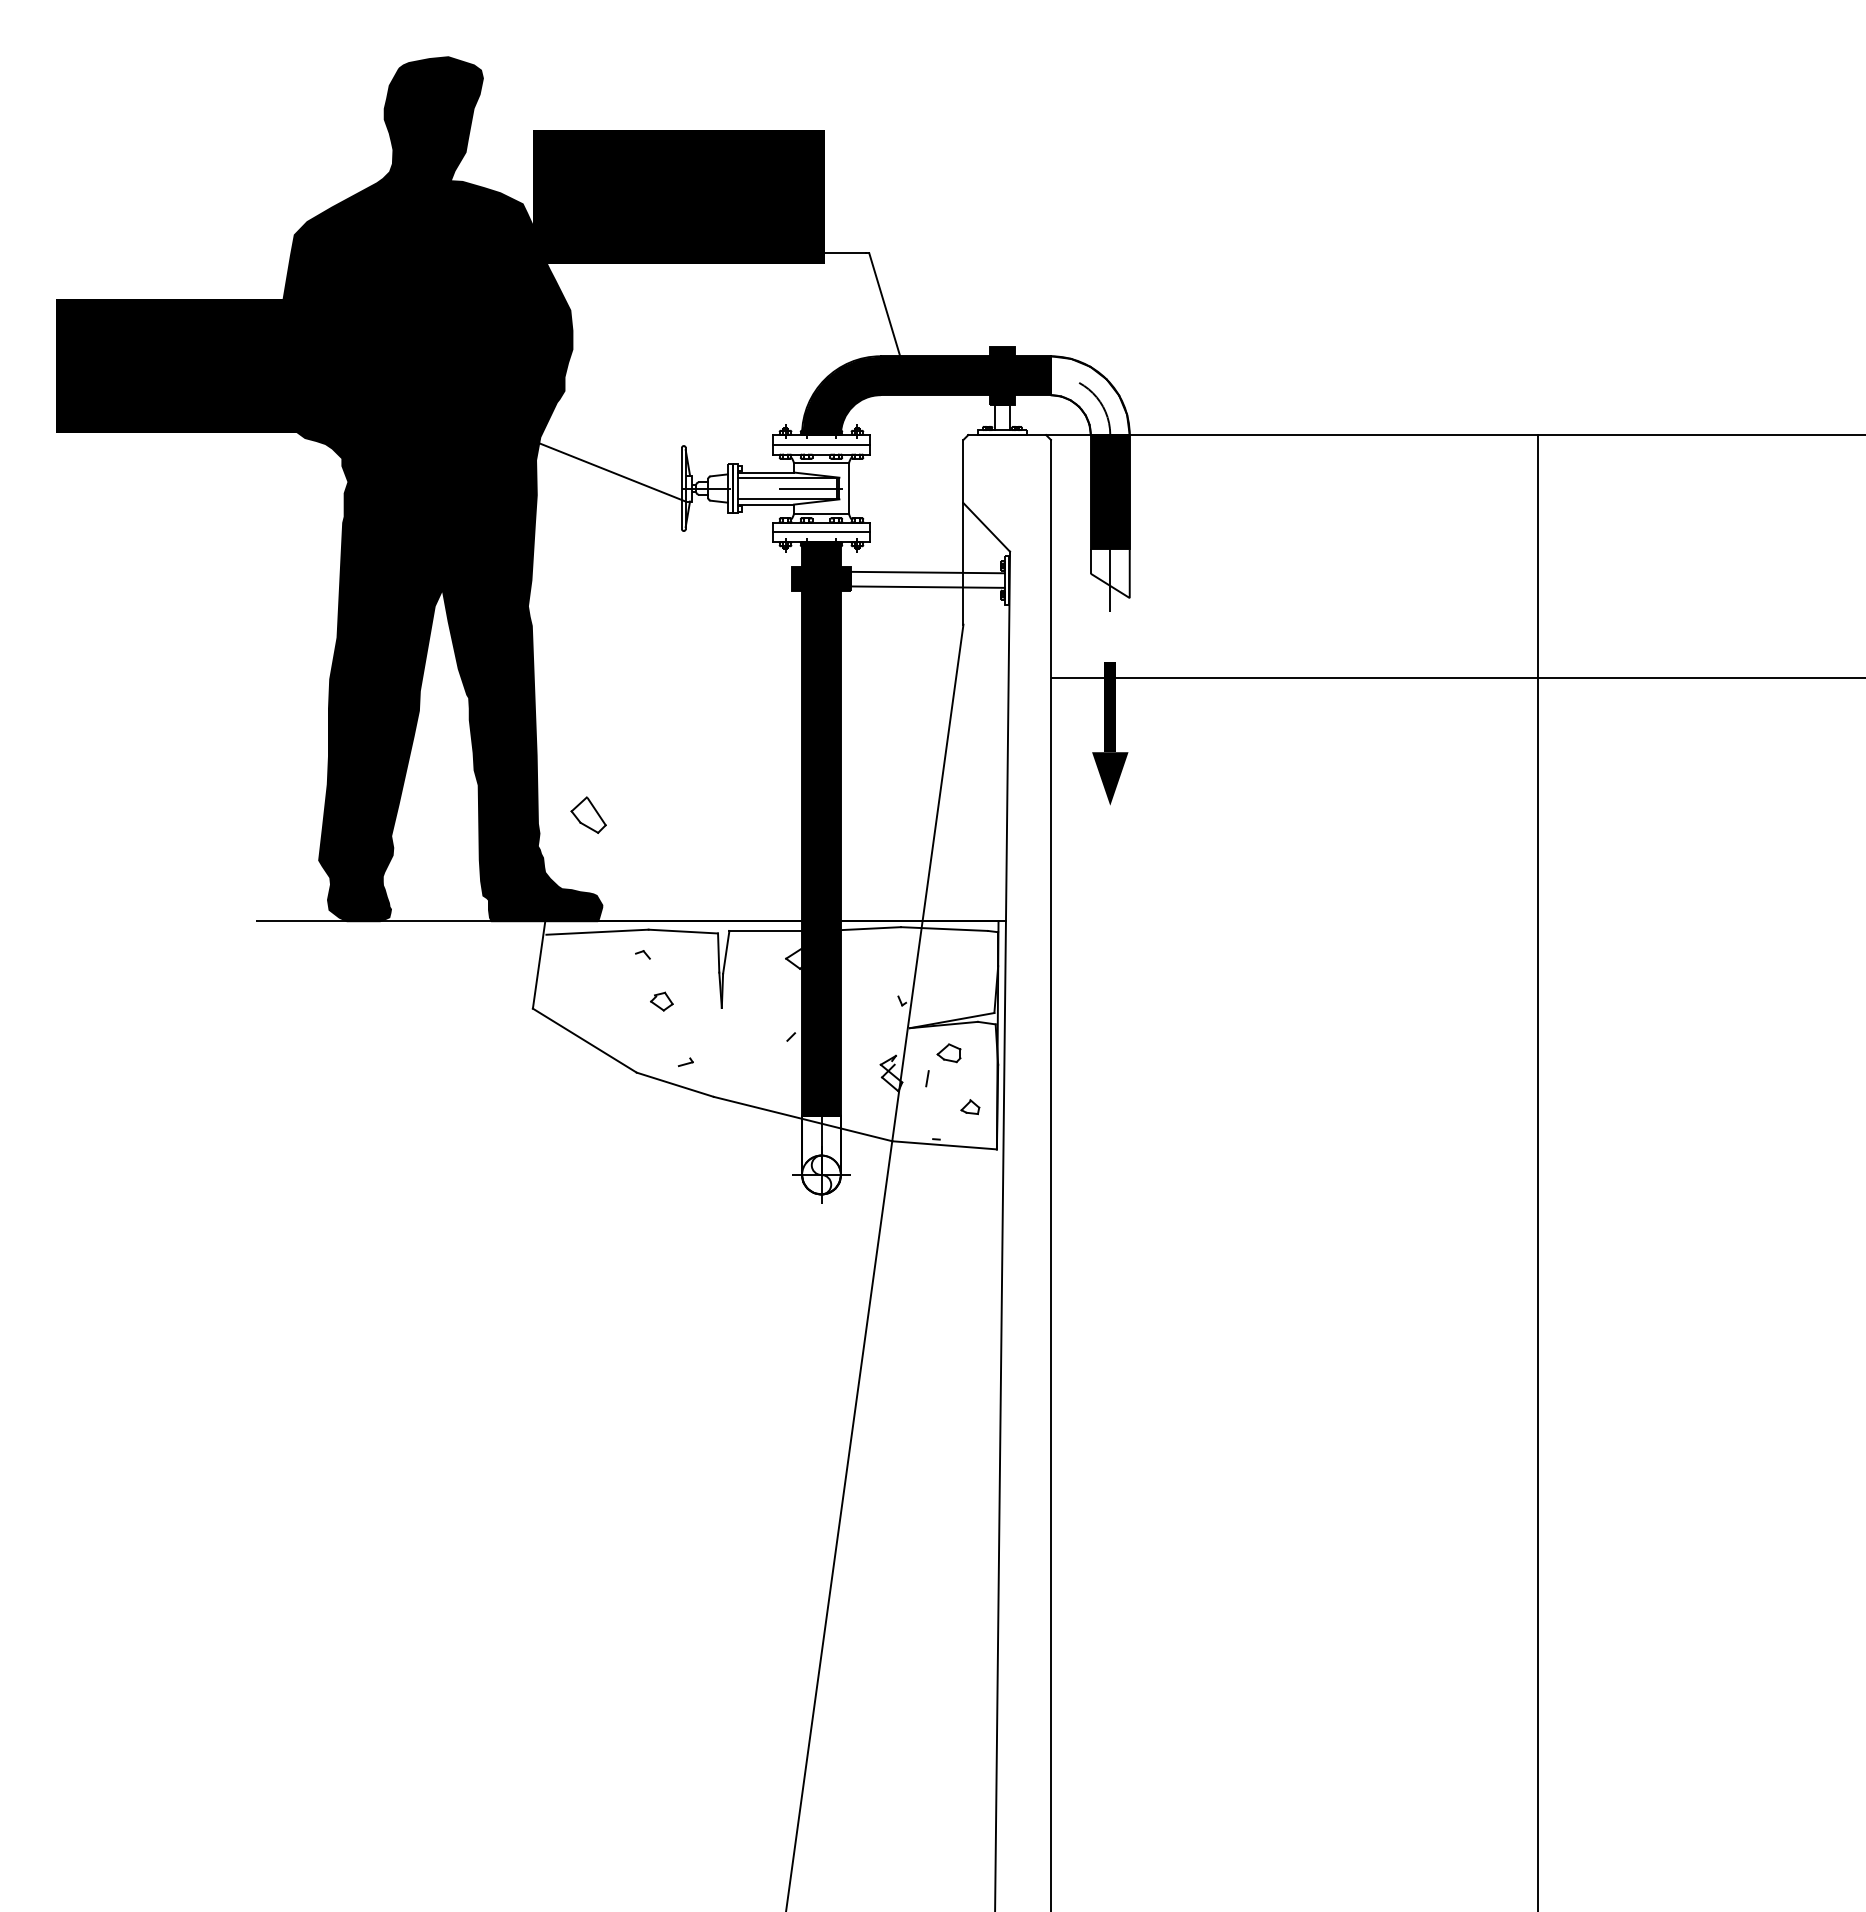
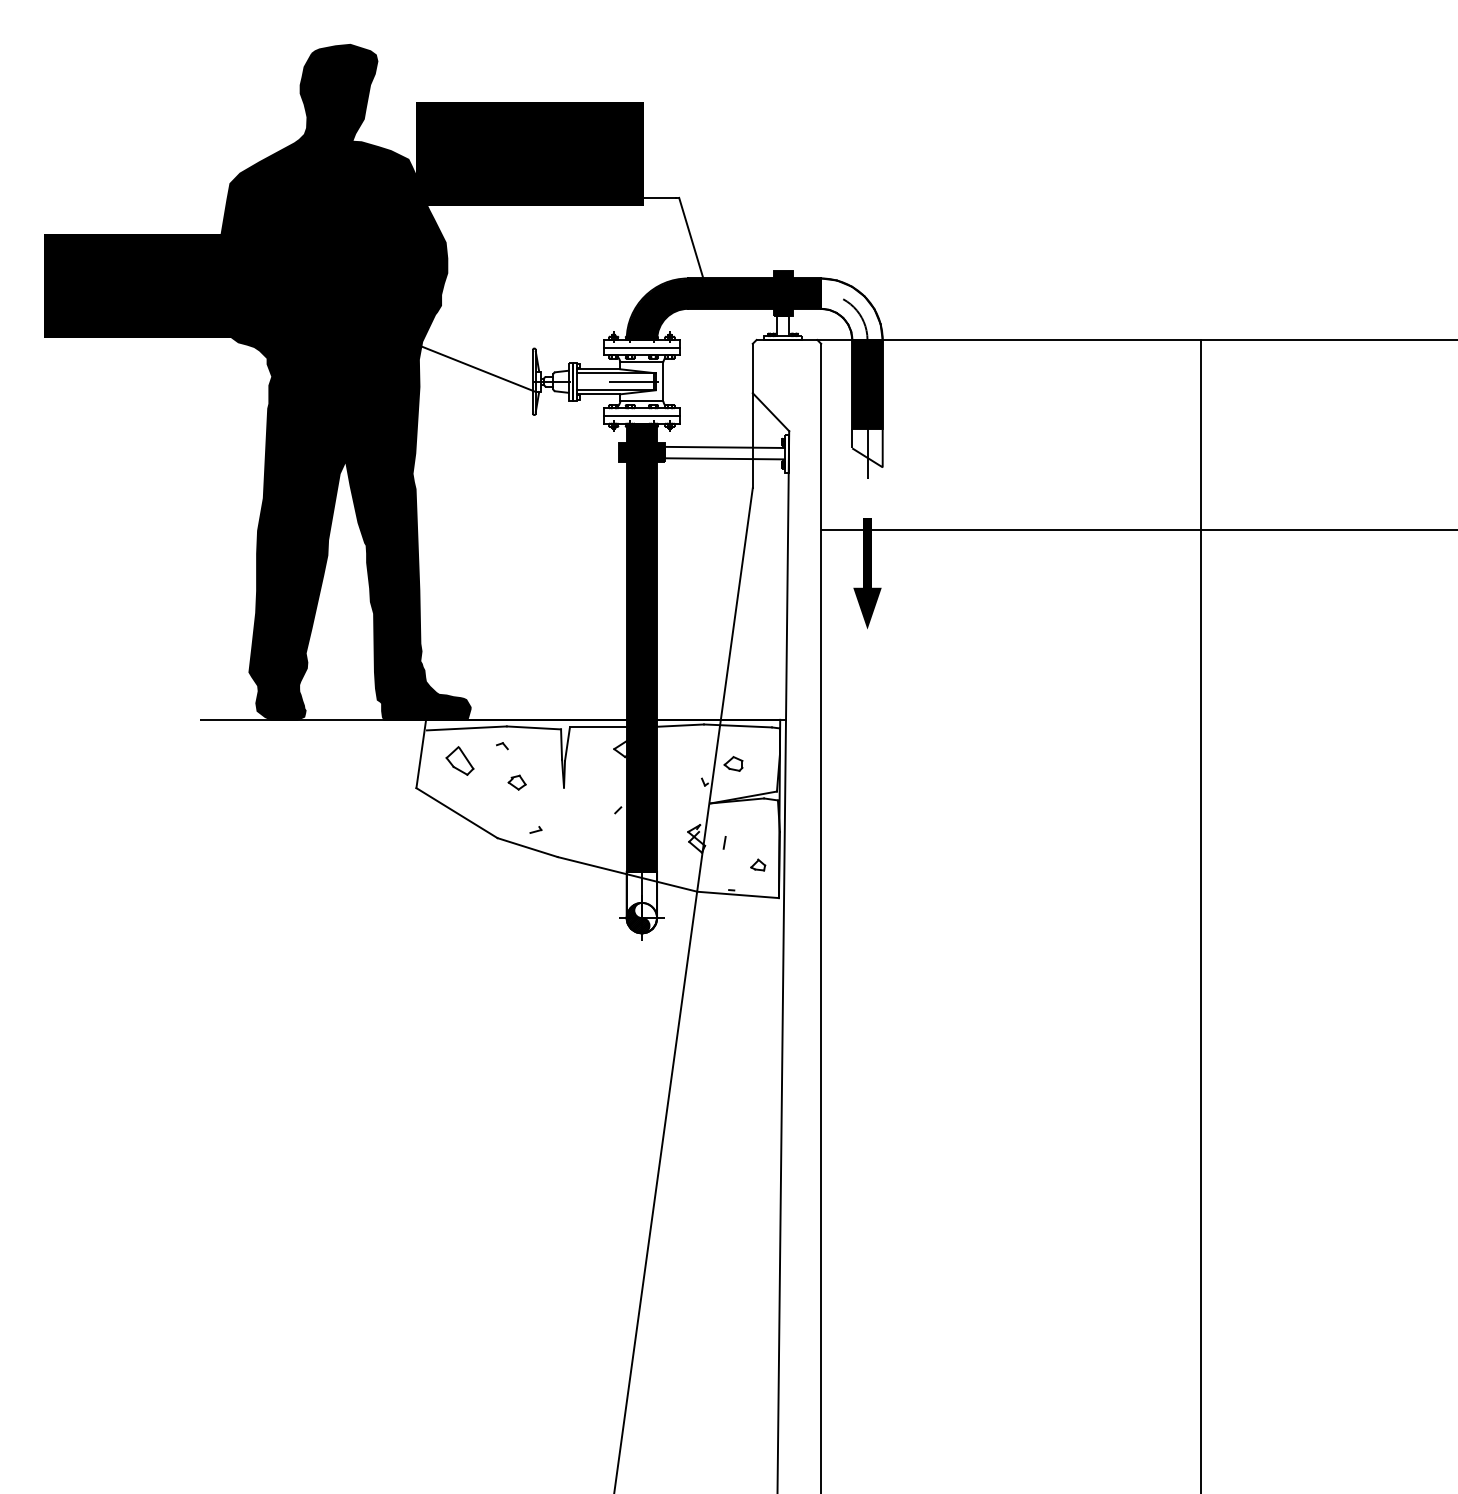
part: (588, 814) -> (459, 760), moved
part: (949, 1052) -> (733, 763), moved
hatch: (815, 1174) -> (637, 917), added

